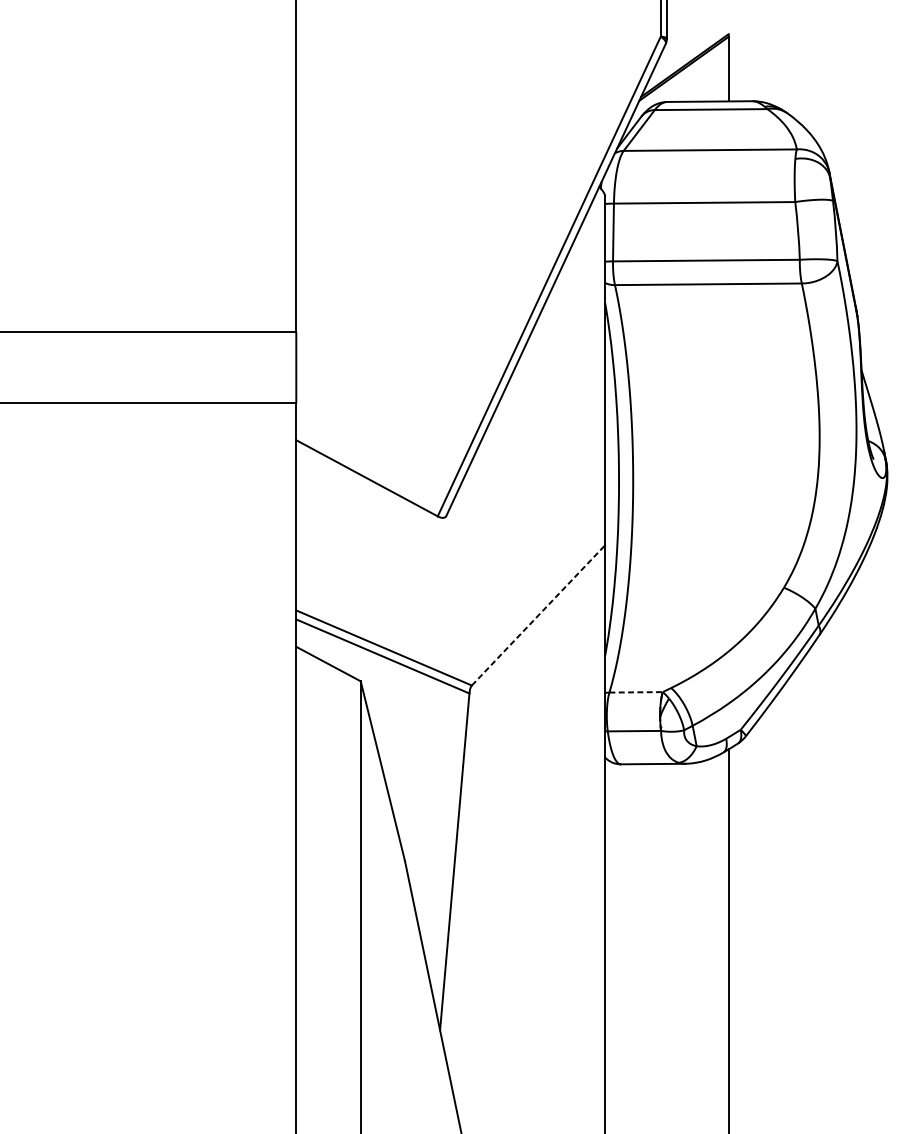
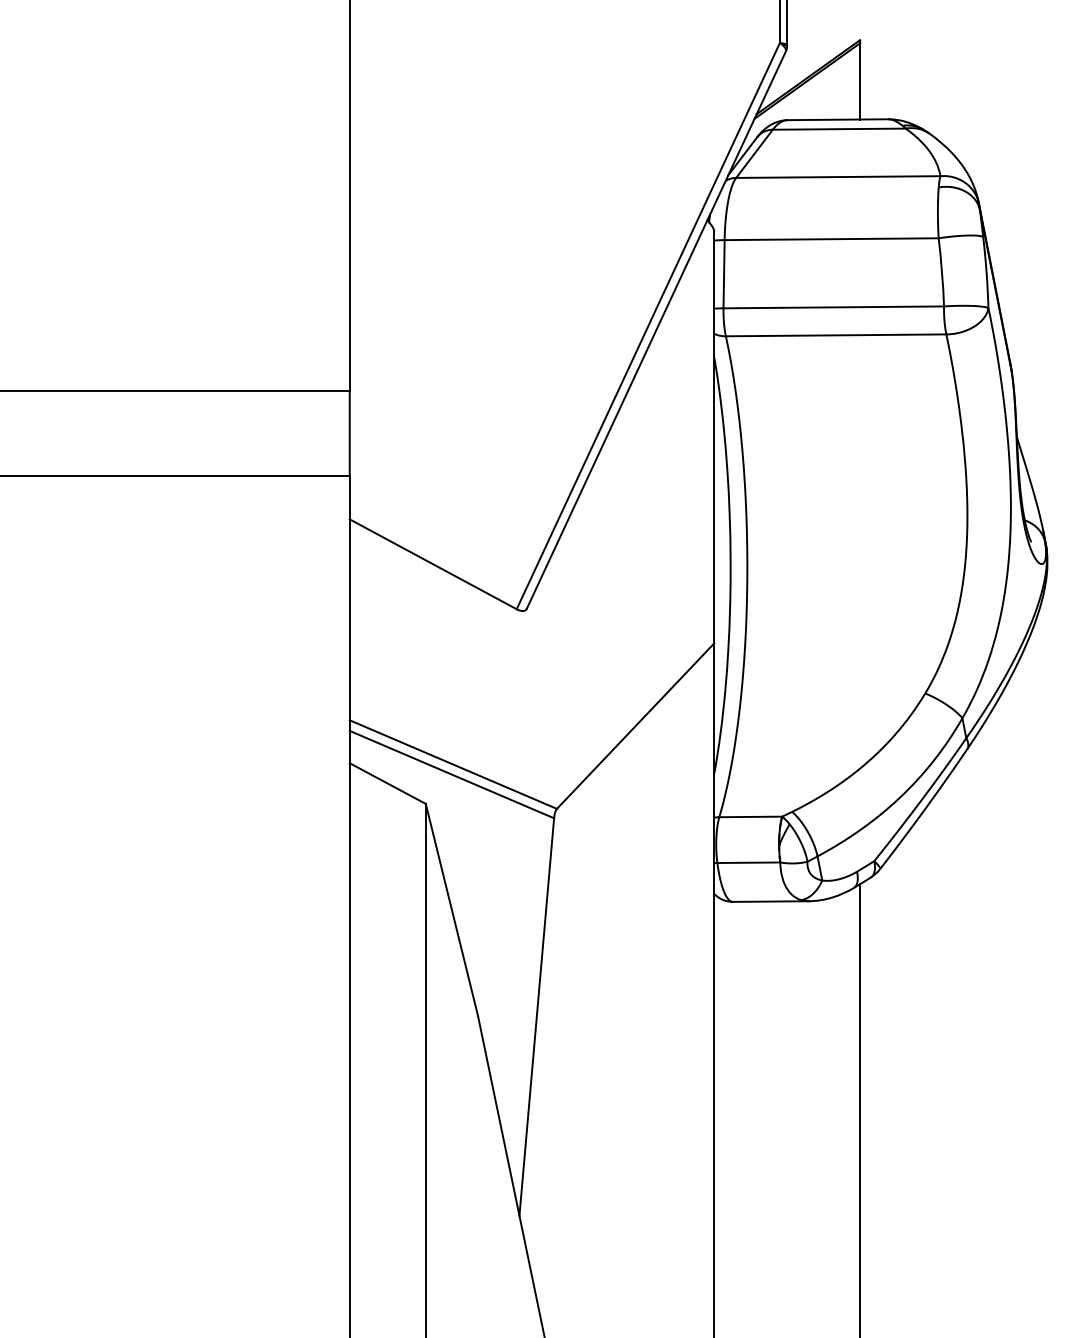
line: (538, 614) -> (635, 725), dashed -> solid
line: (636, 691) -> (751, 816), dashed -> solid

